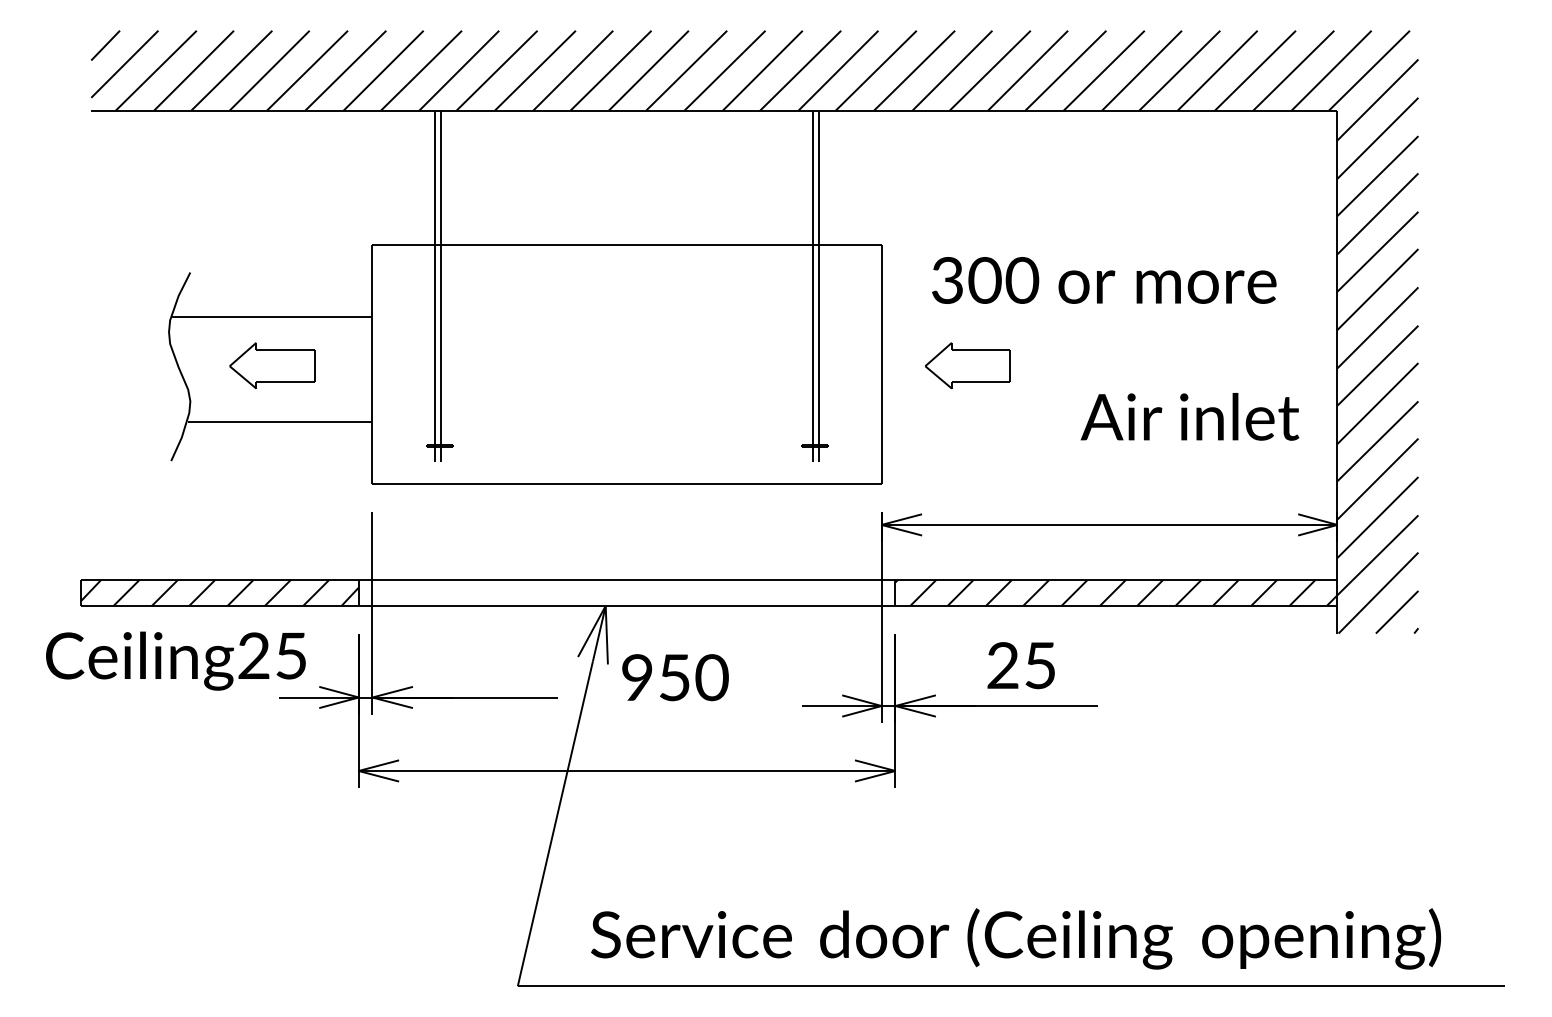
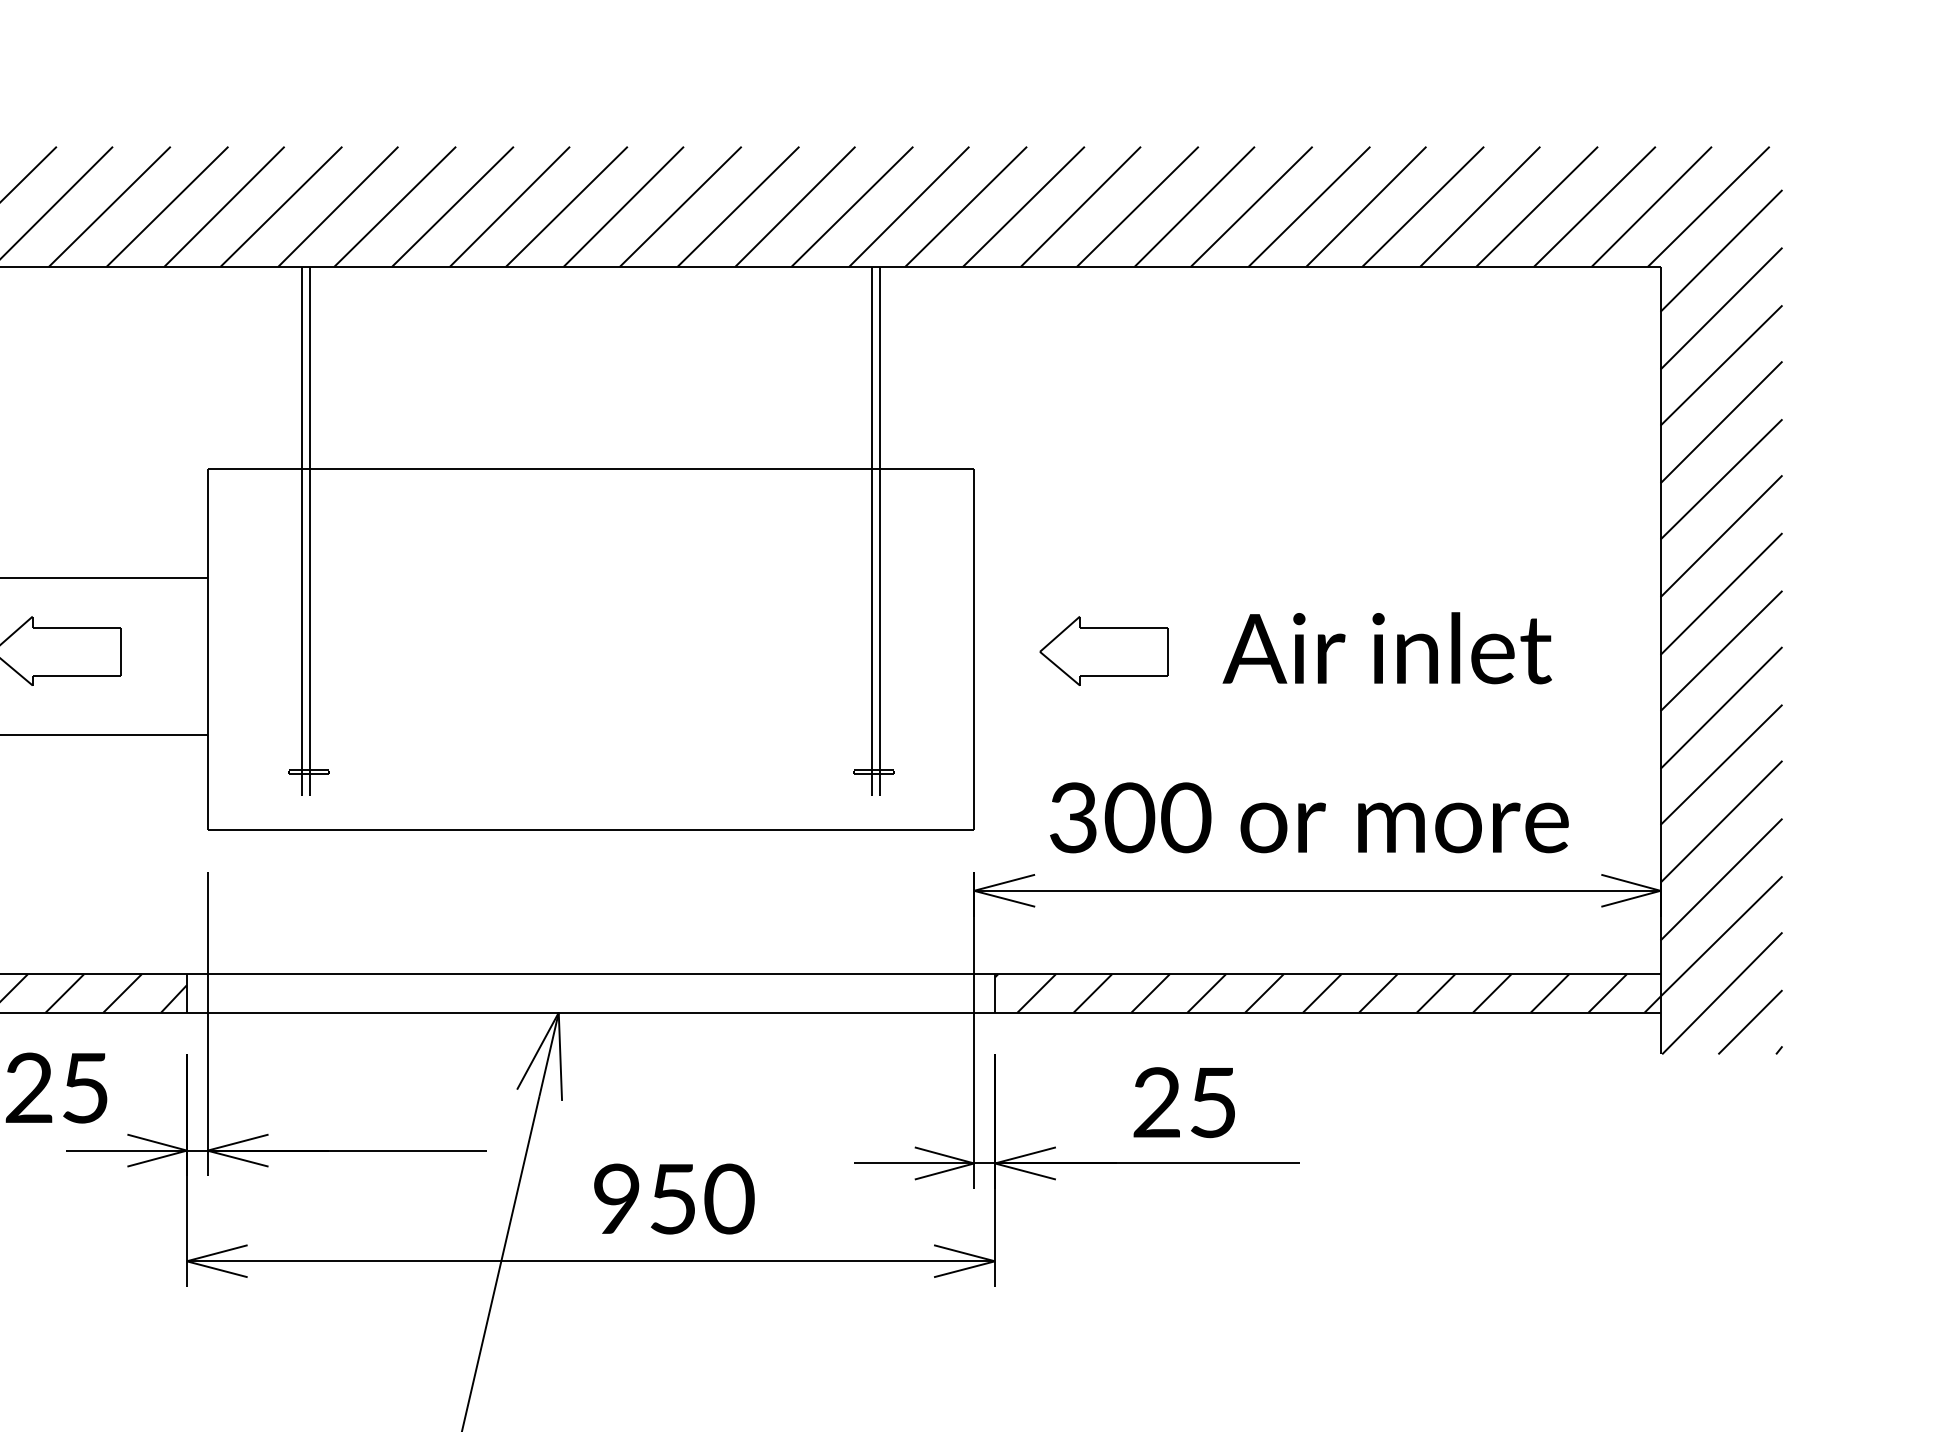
text: (1104, 280) -> (1309, 817), moved
text: (1189, 416) -> (1386, 647), moved
text: (675, 677) -> (674, 1198), moved

